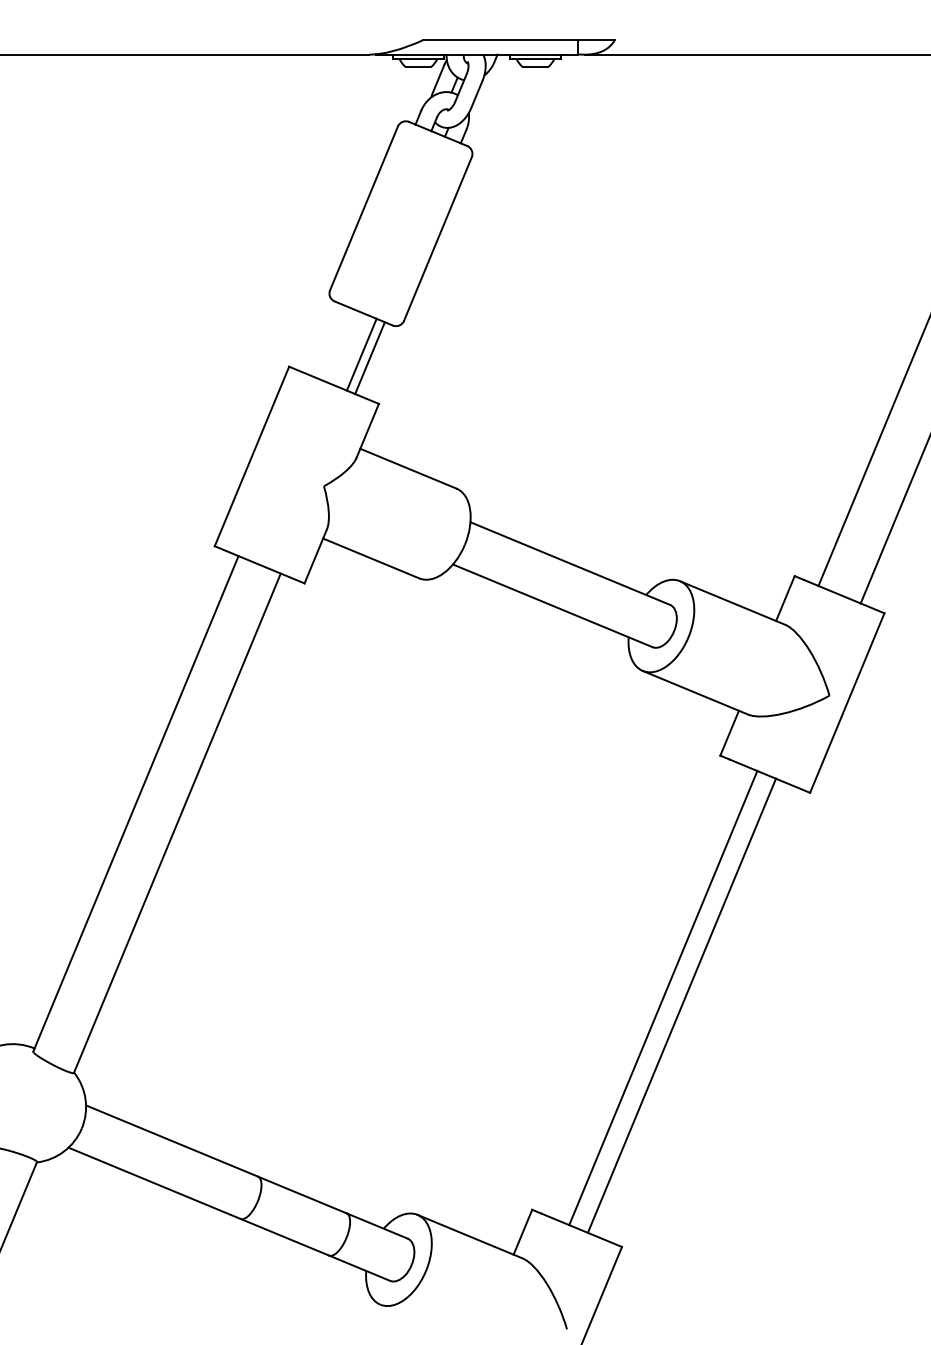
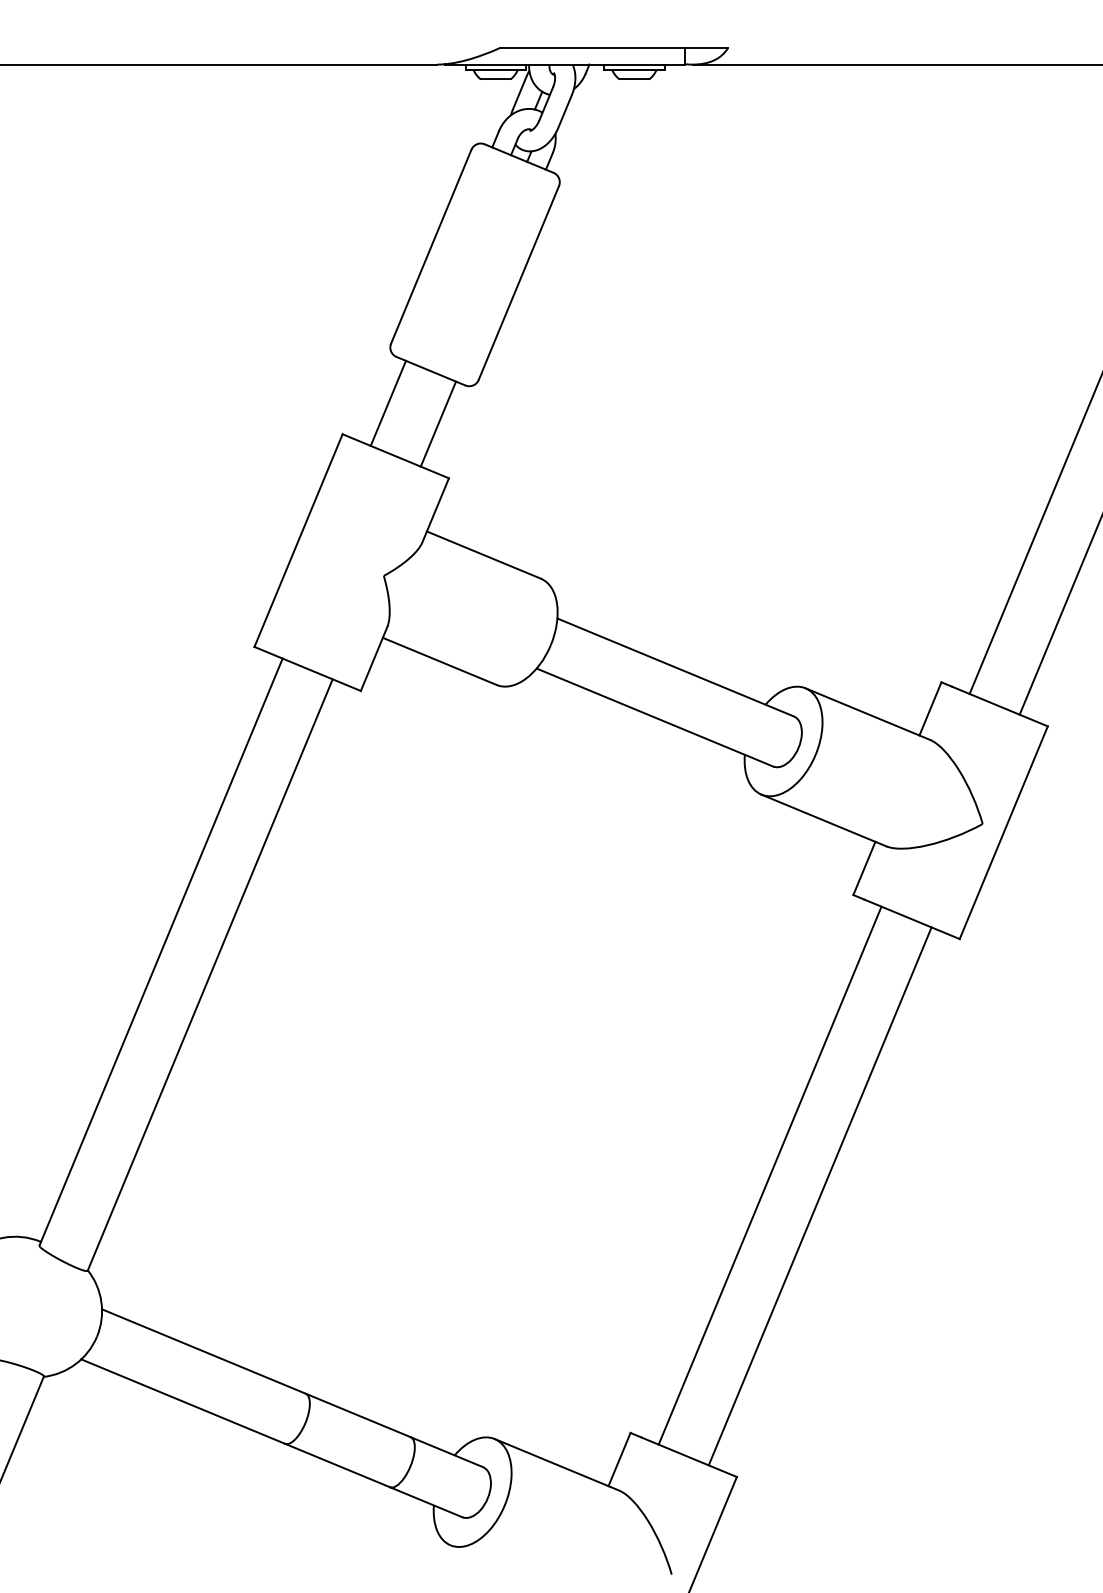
line: (361, 354) -> (388, 403), moved
line: (663, 997) -> (820, 1195), moved
line: (681, 1005) -> (769, 1175), moved

